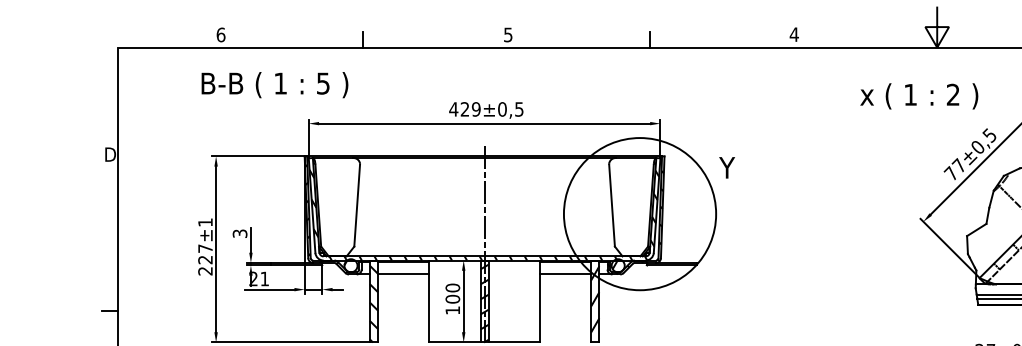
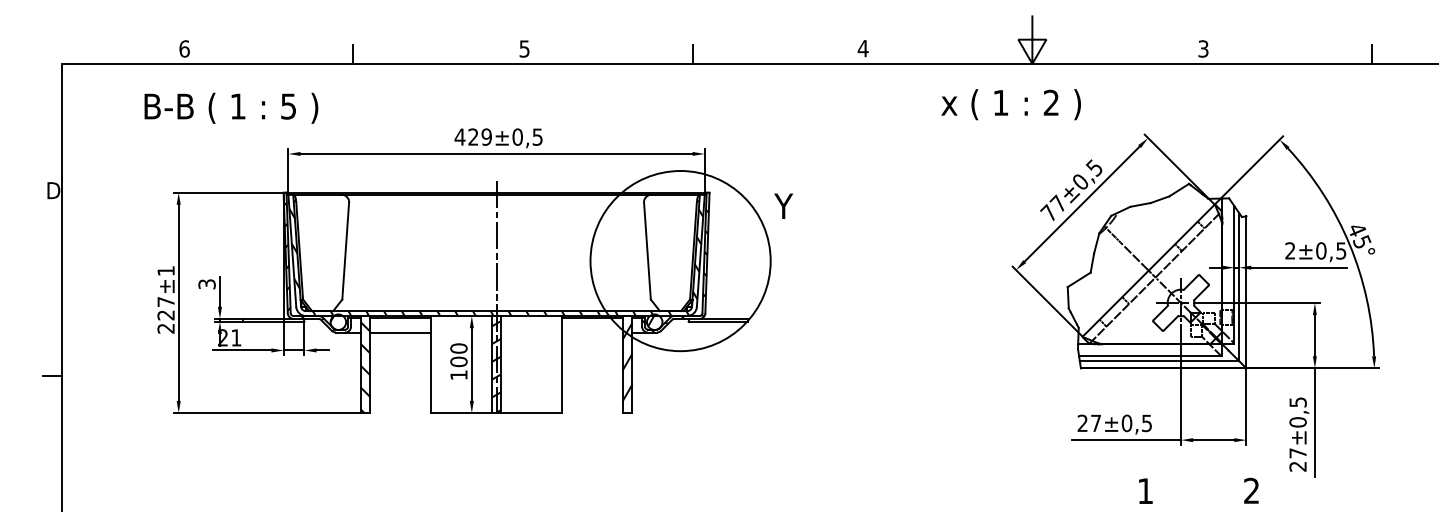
text: (275, 84) -> (231, 107), moved
text: (918, 96) -> (1010, 104), moved
line: (565, 274) -> (592, 332), removed

